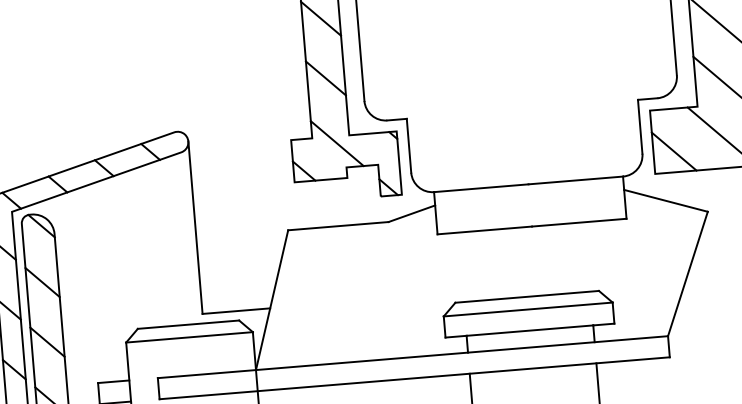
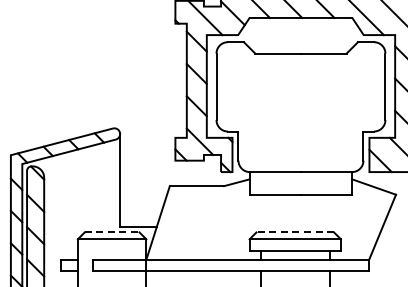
line: (527, 296) -> (295, 232), solid -> dashed
line: (189, 324) -> (112, 232), solid -> dashed

